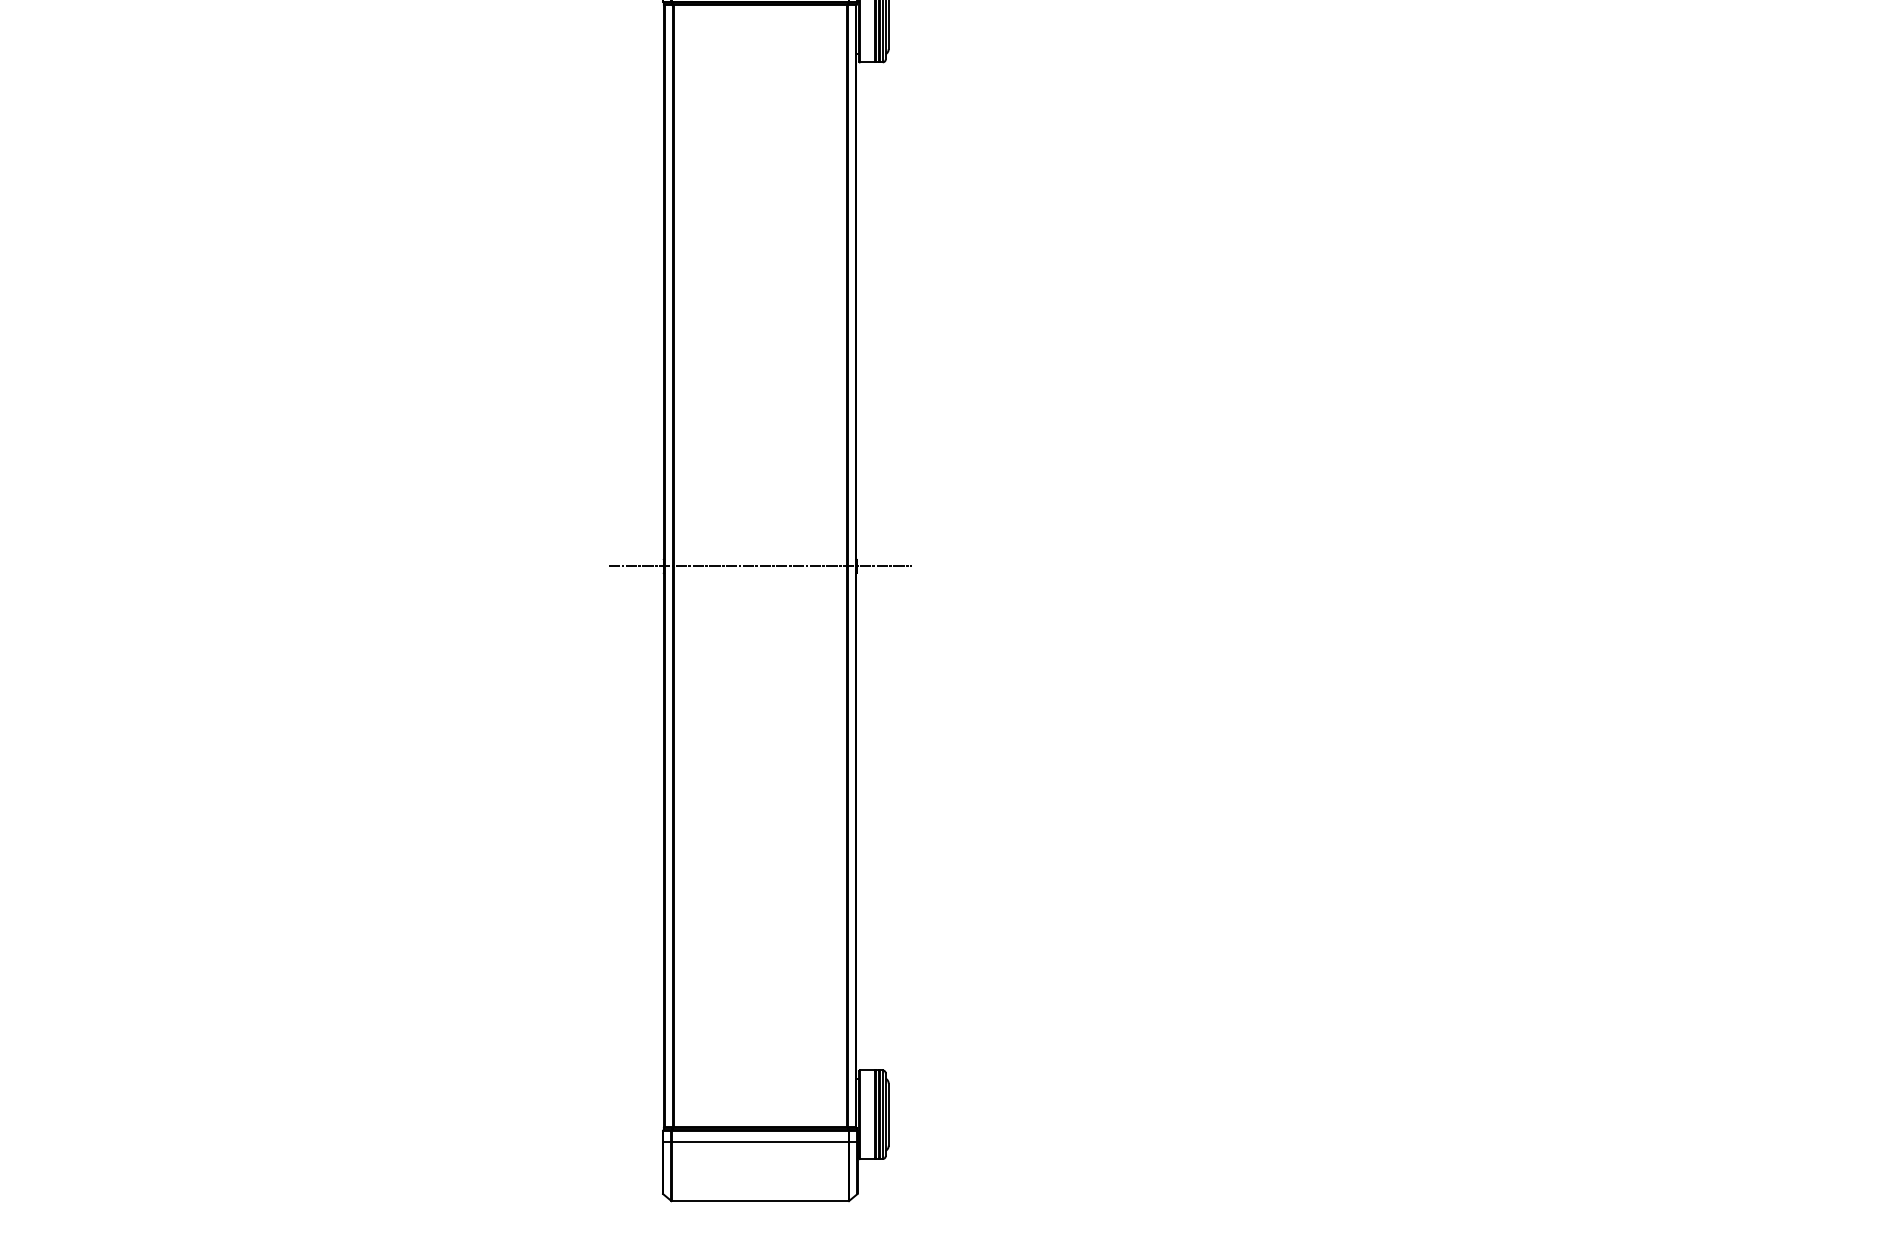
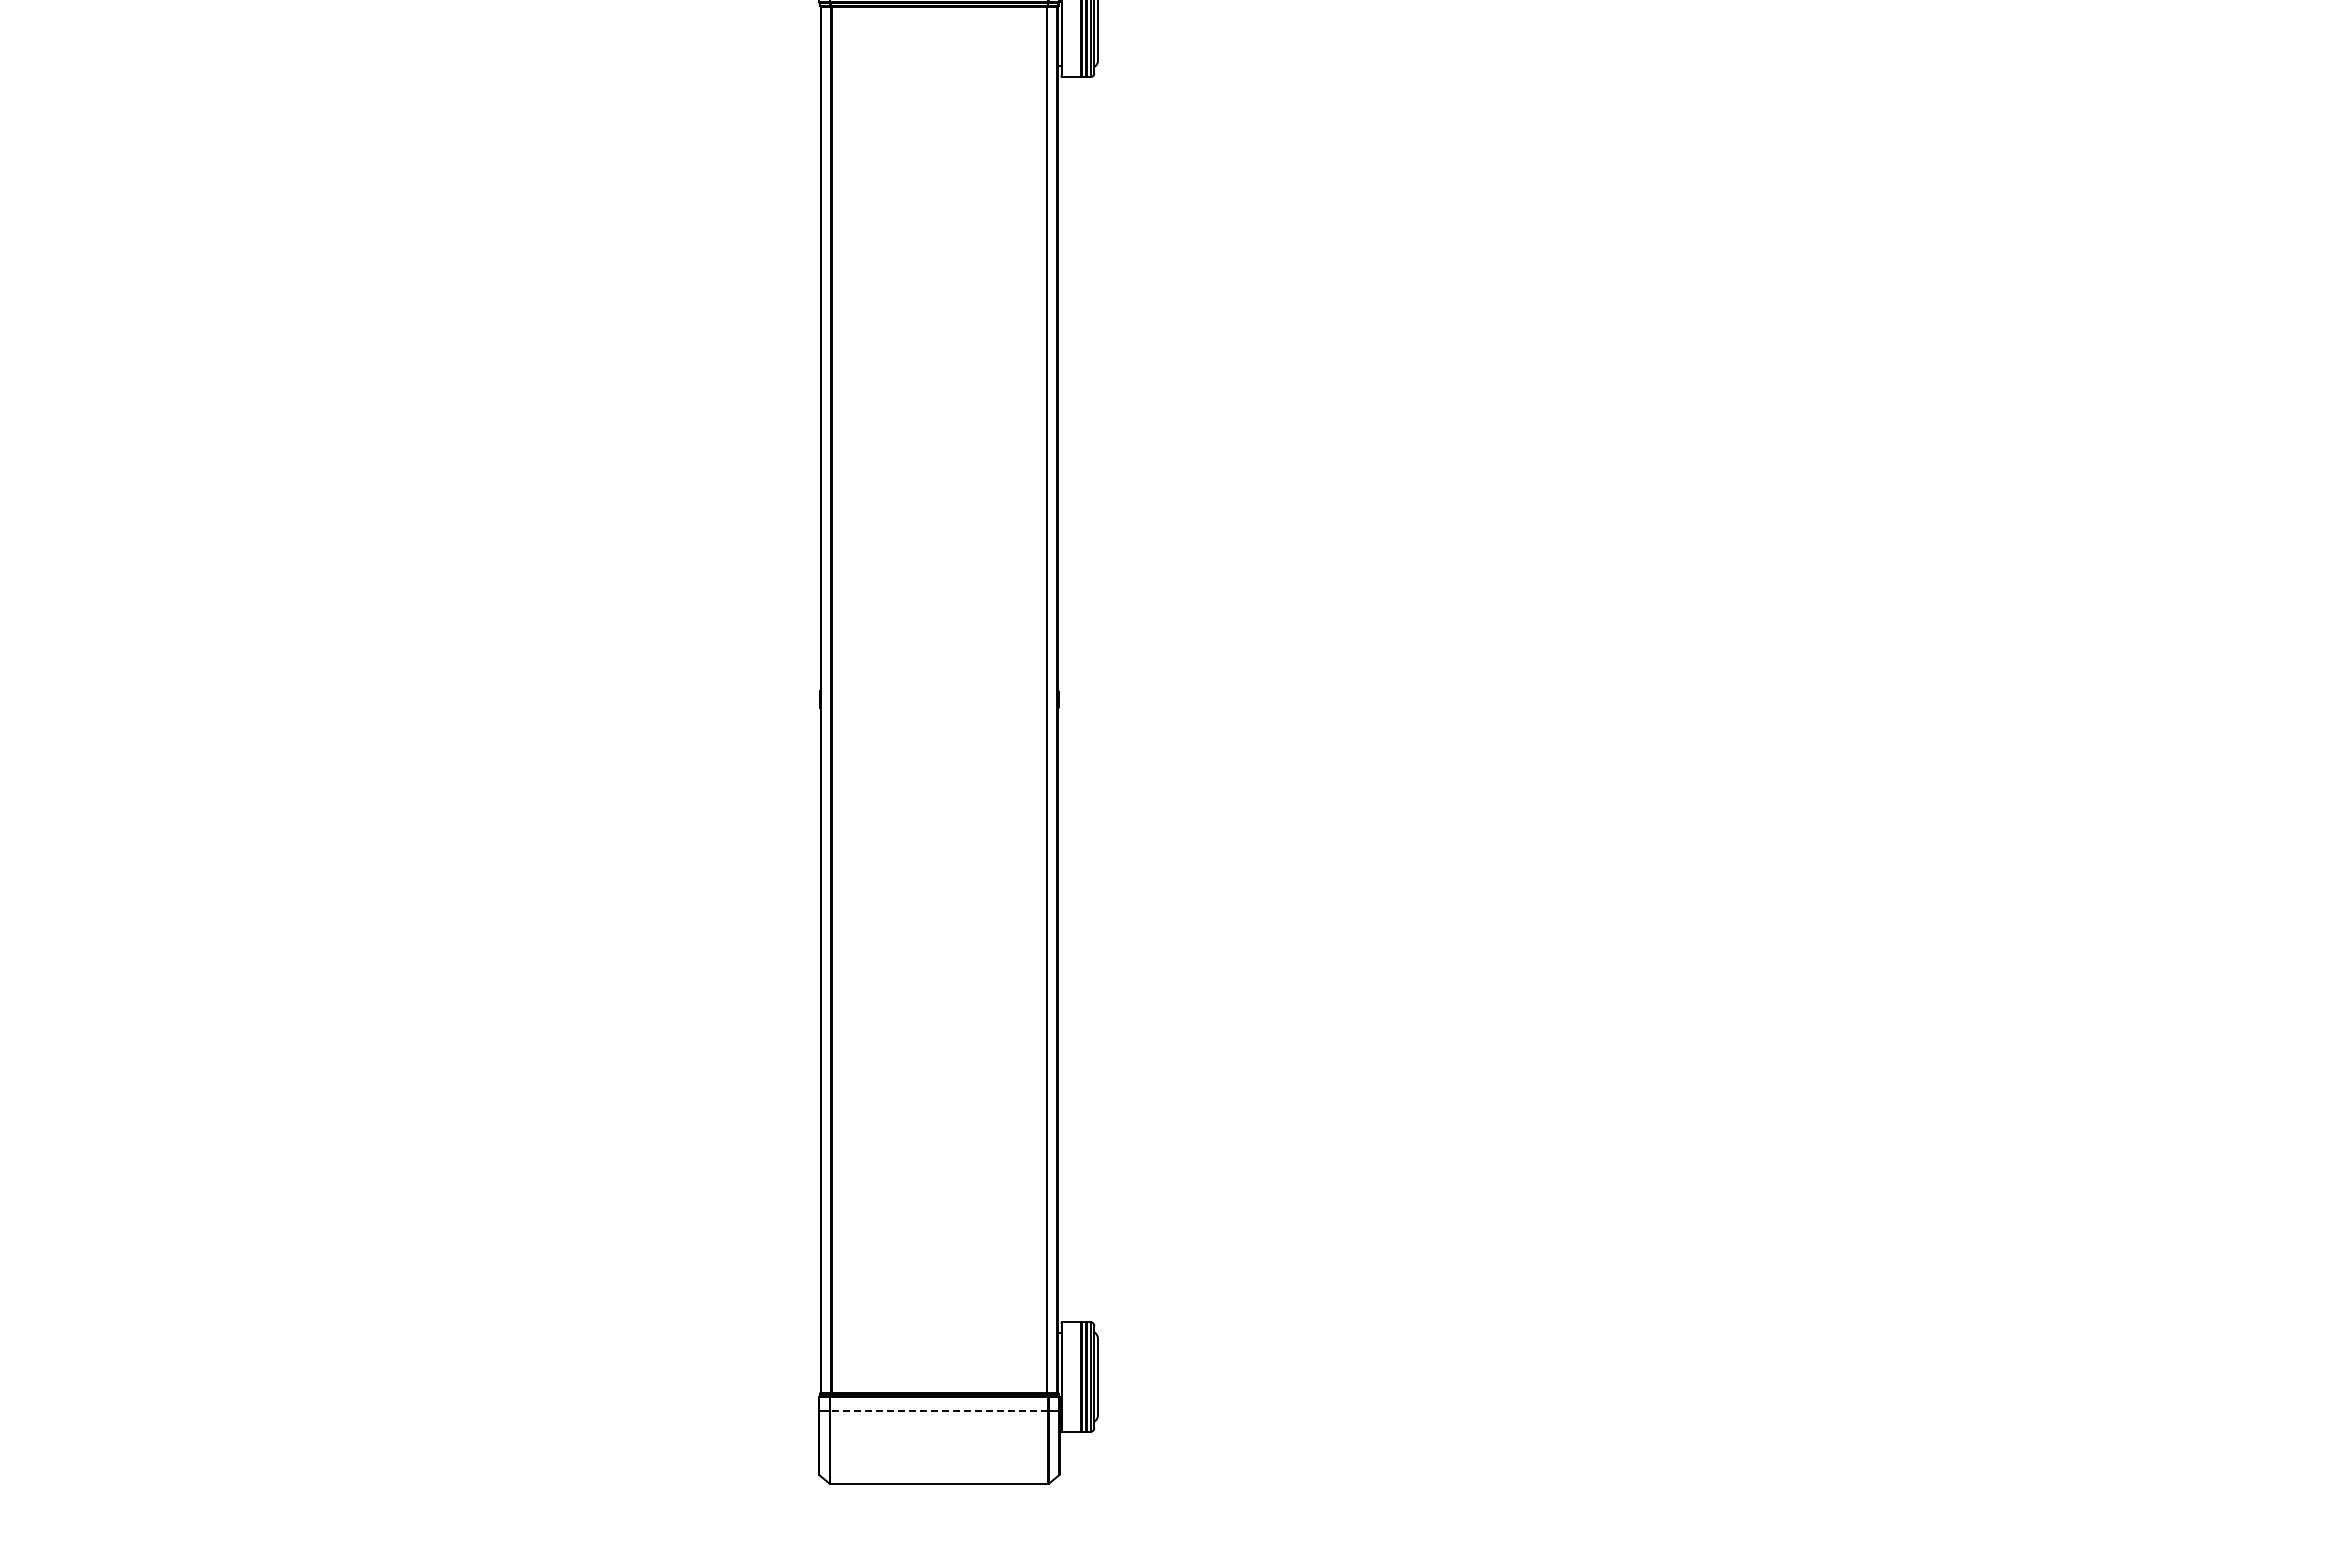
line: (760, 566) -> (939, 699), removed
line: (759, 1141) -> (938, 1410), solid -> dashed

